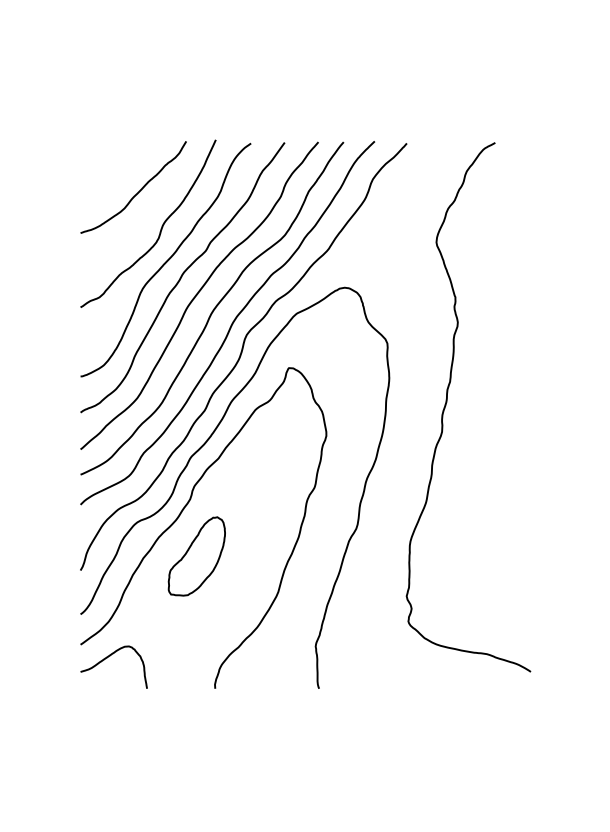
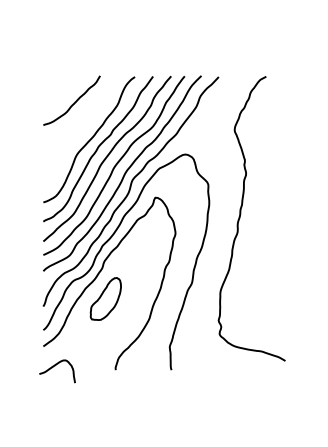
curve: (160, 224) -> (86, 120), removed
curve: (110, 657) -> (55, 366), moved

